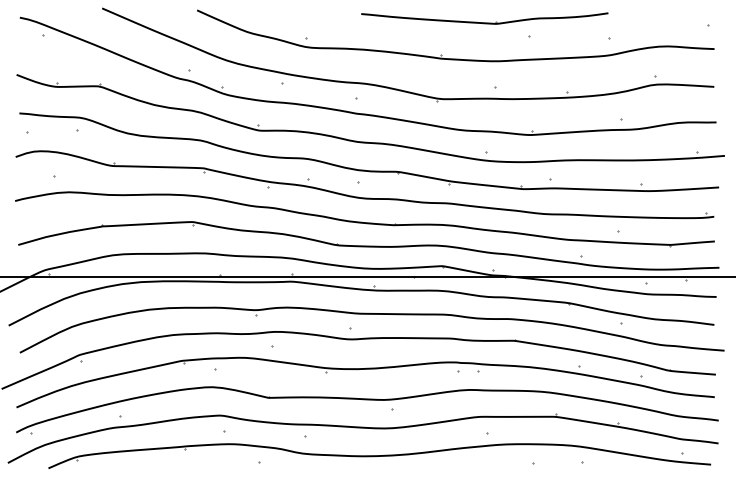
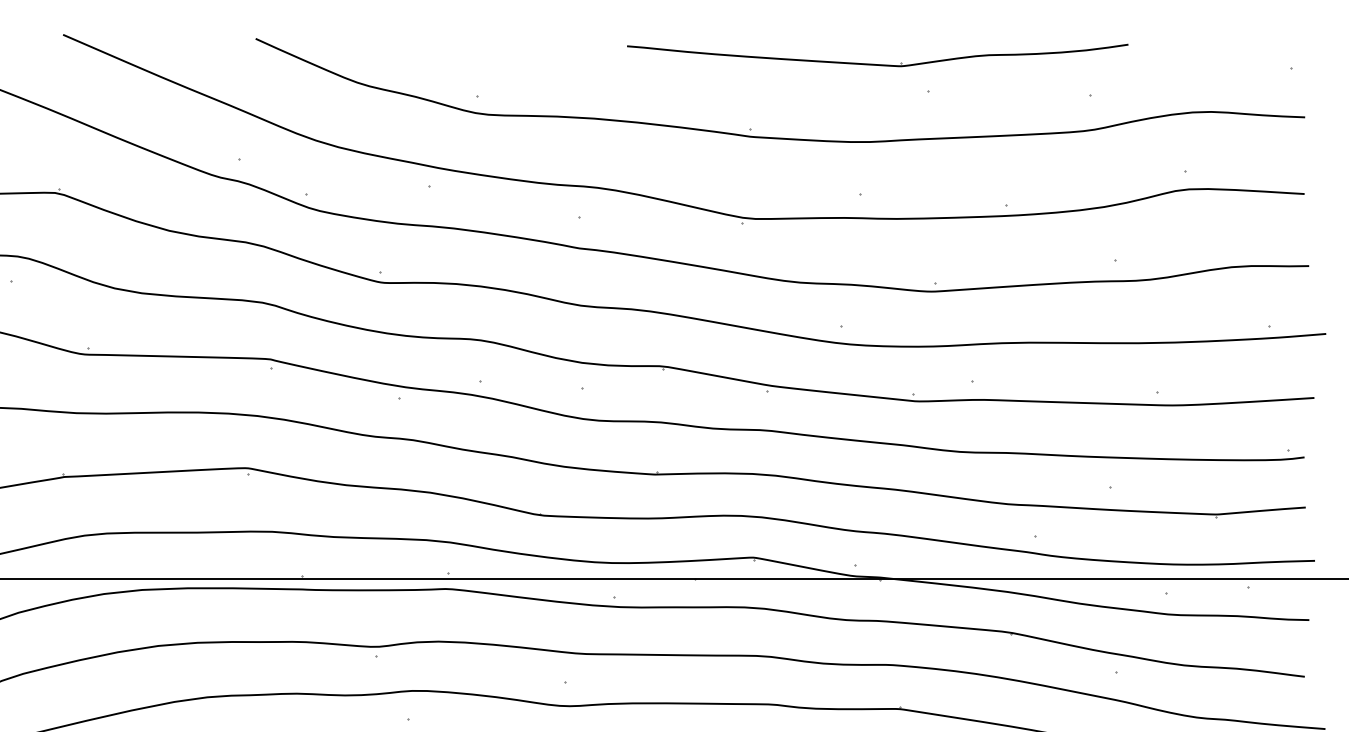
part: (484, 18) -> (877, 55), moved

